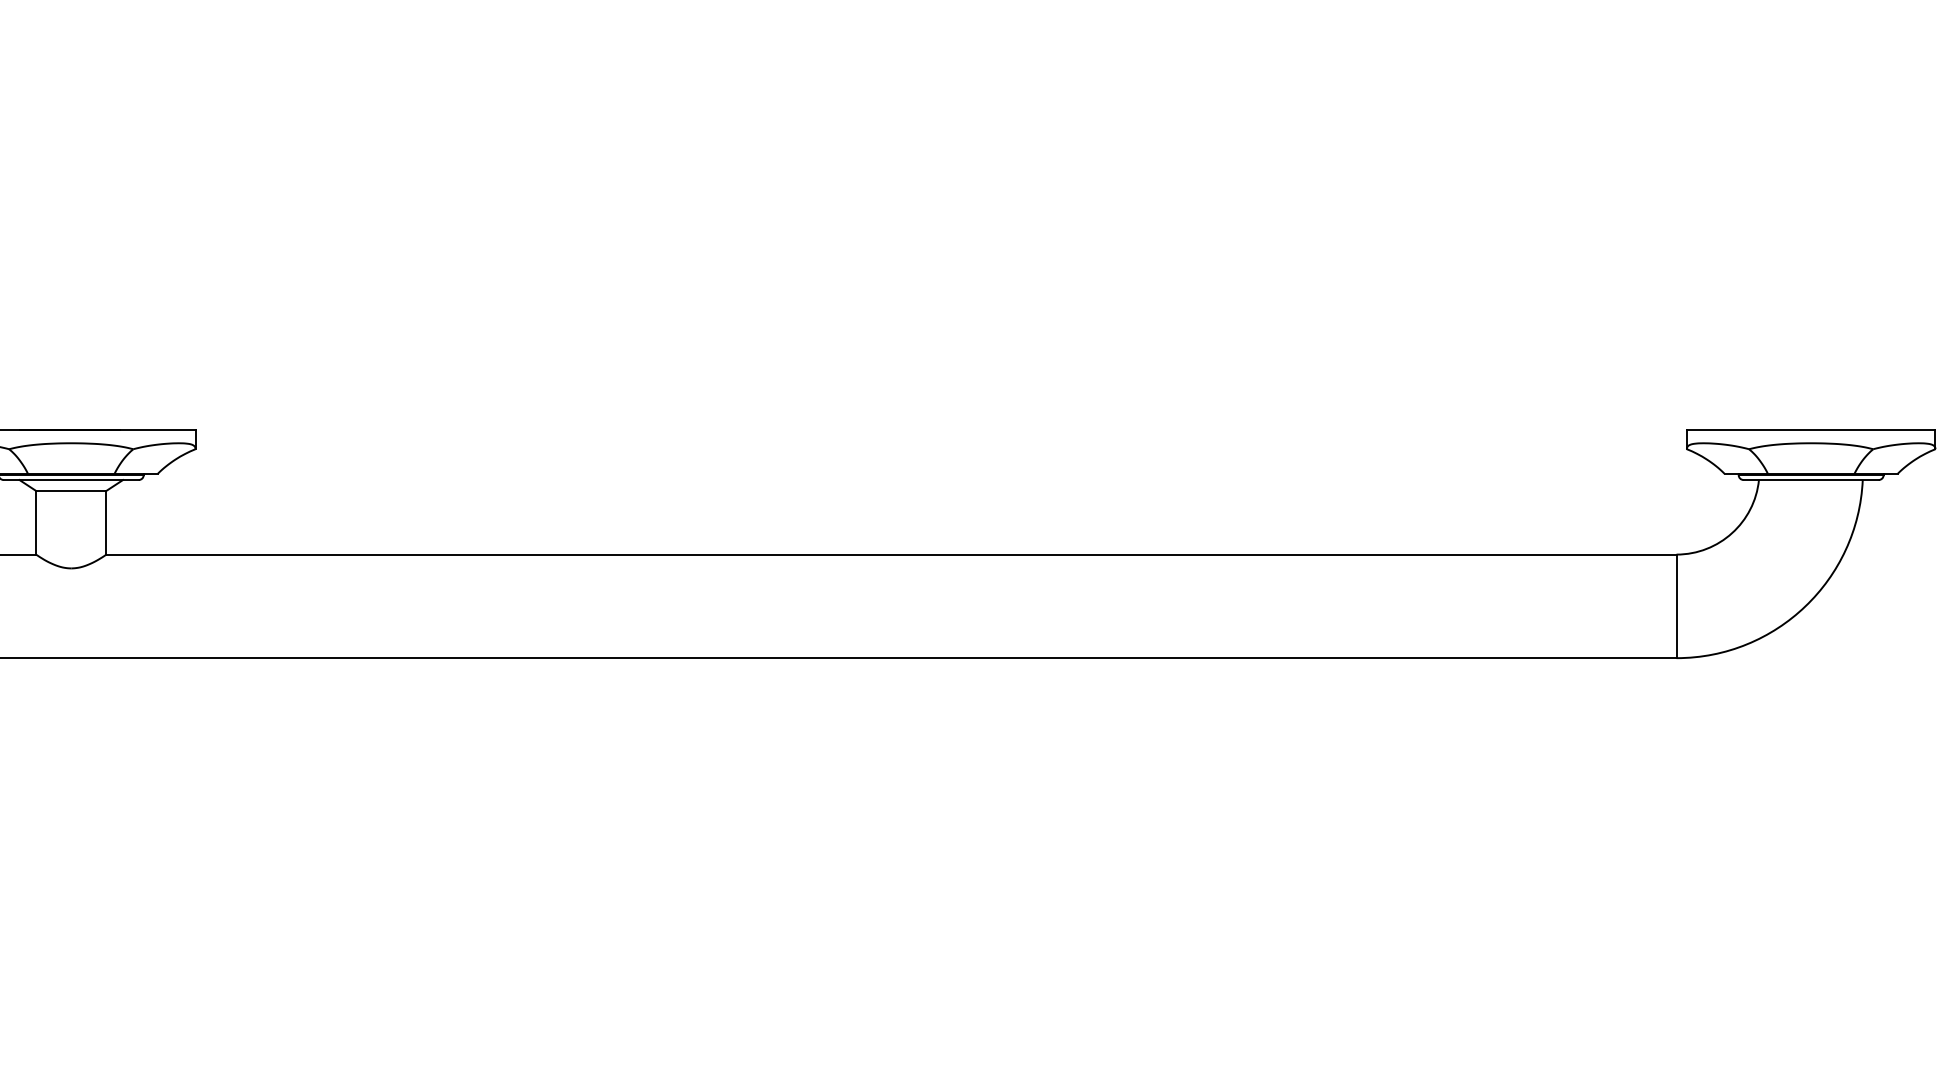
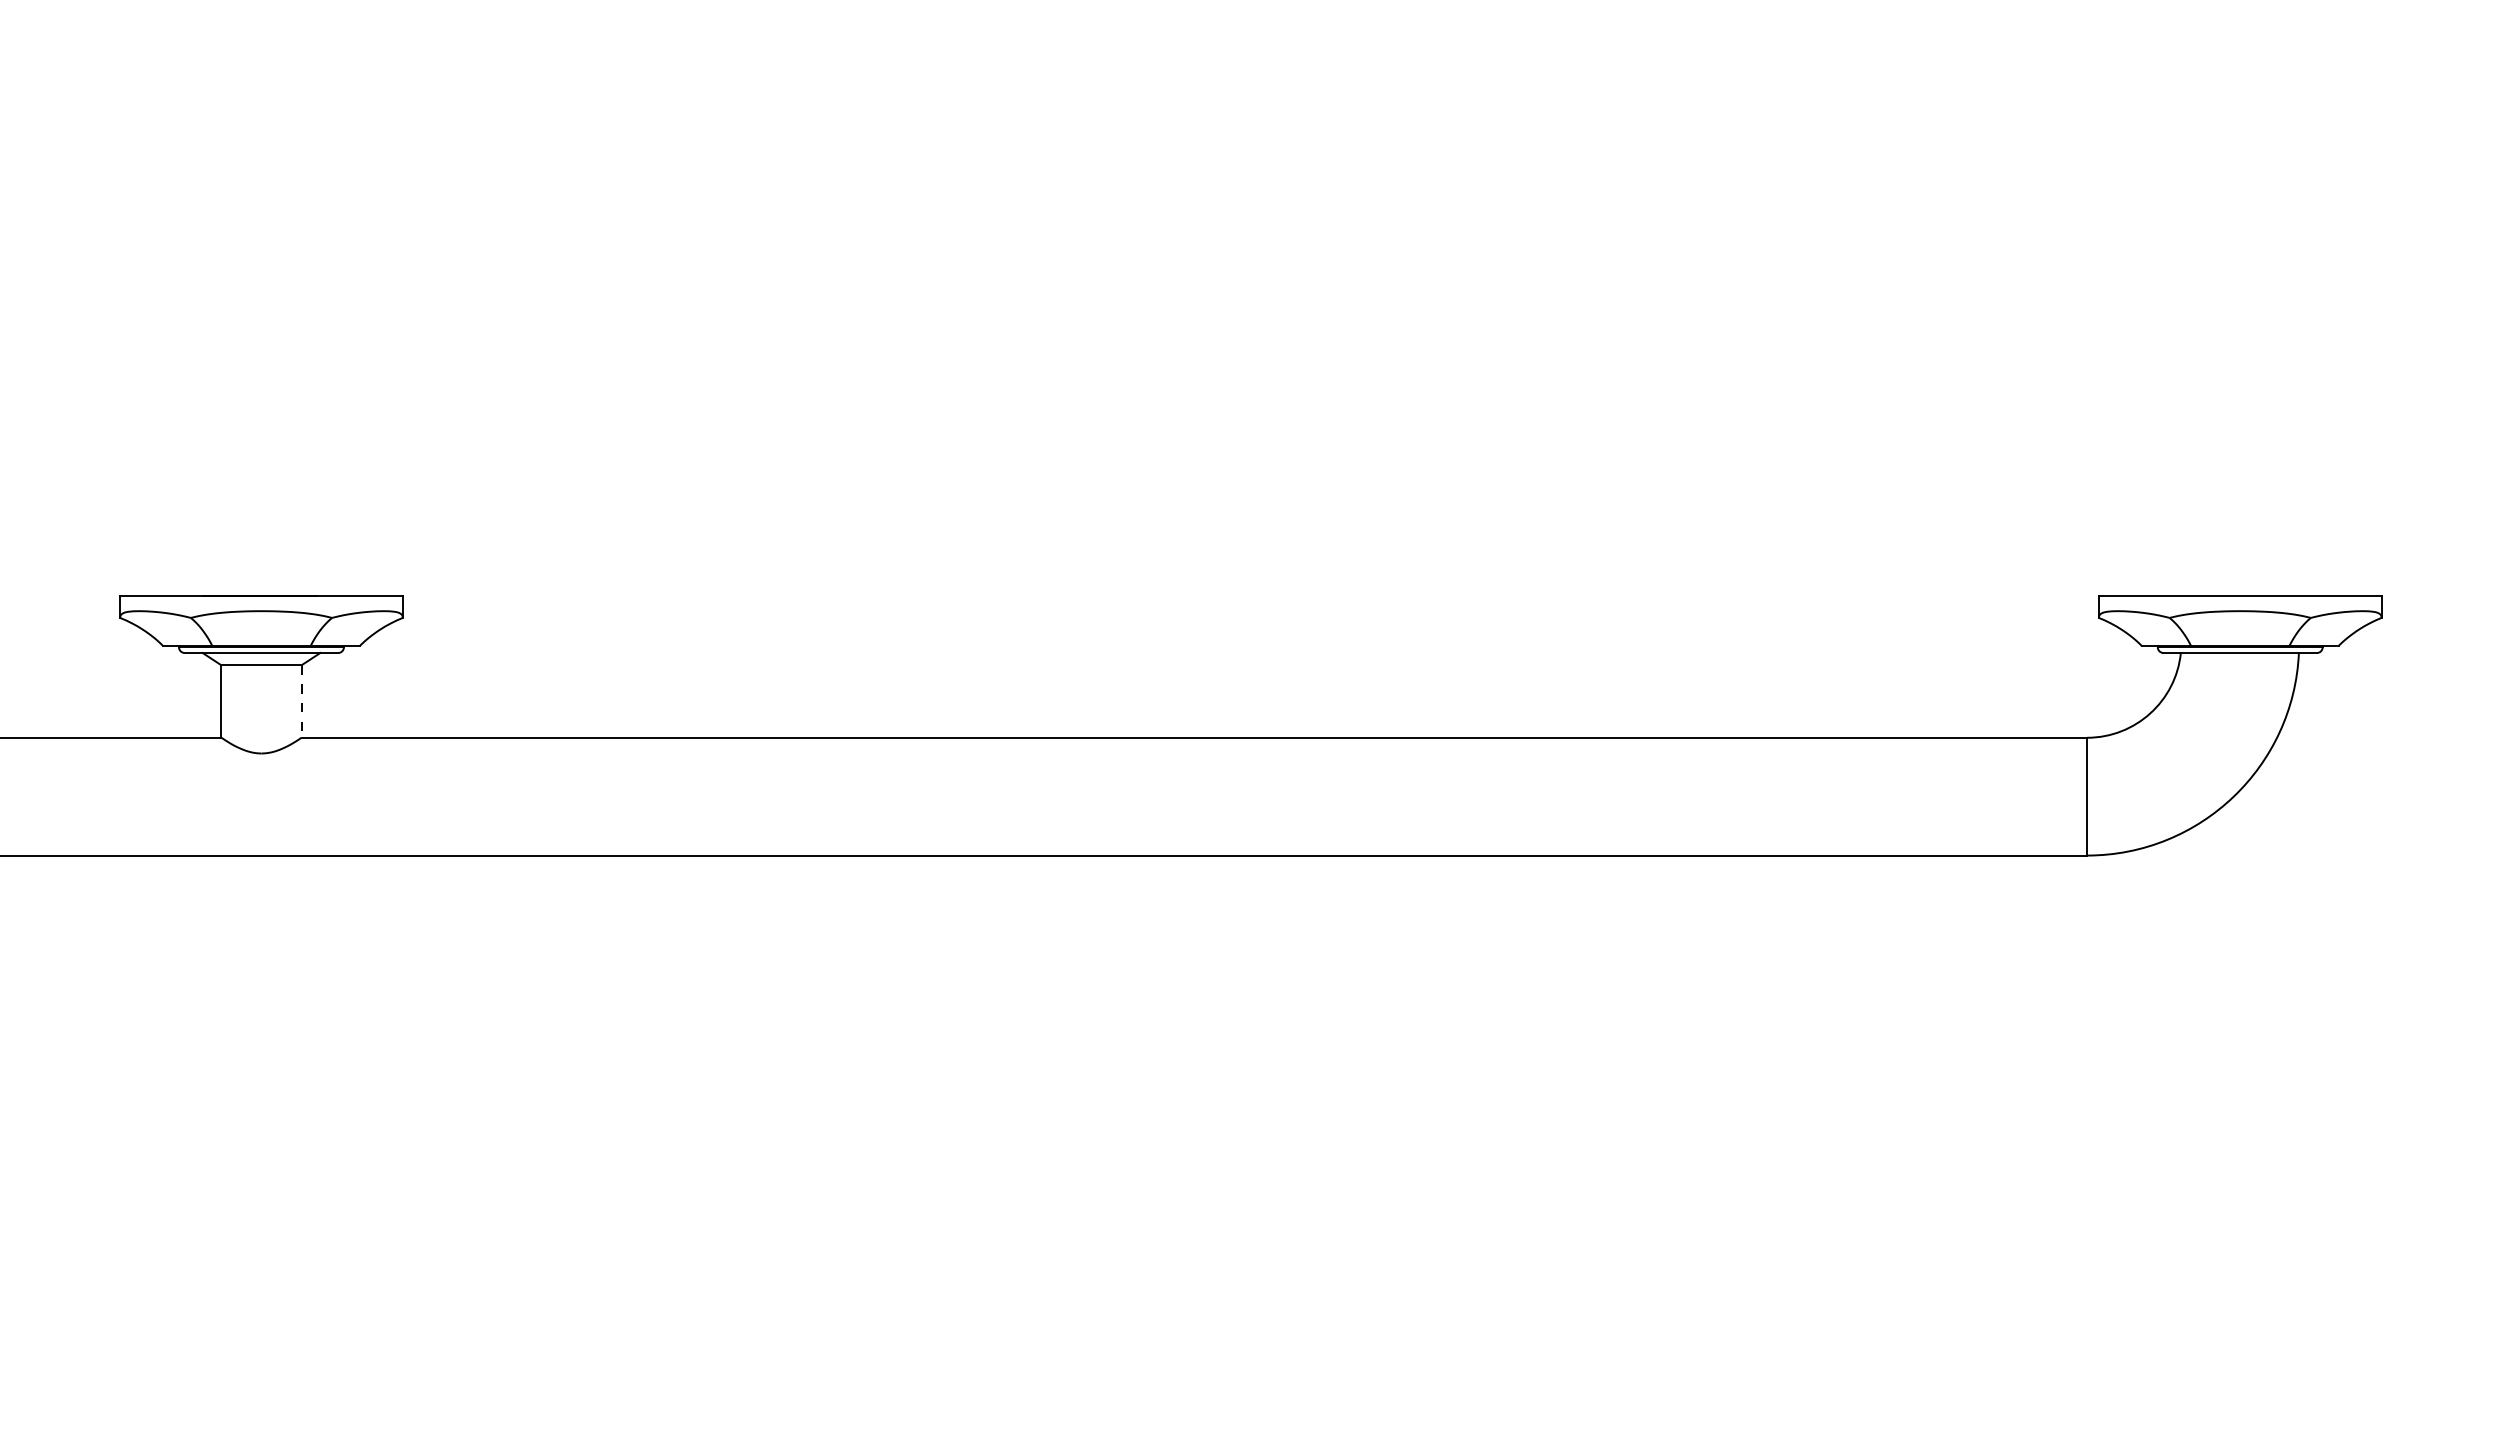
line: (106, 523) -> (301, 702), solid -> dashed

